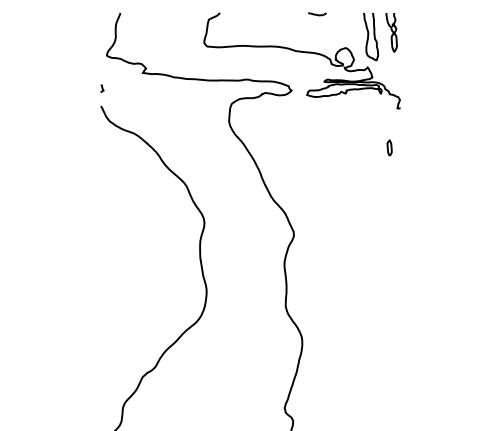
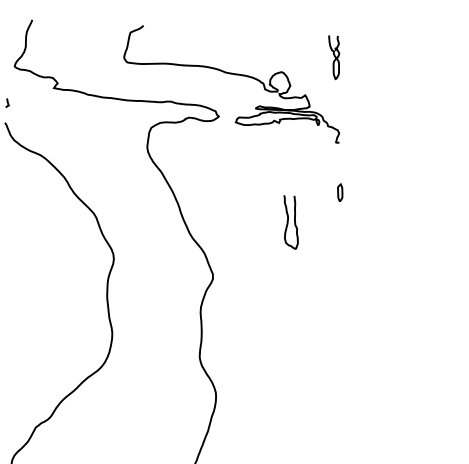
part: (317, 14) -> (252, 33), removed
curve: (373, 36) -> (293, 222), moved
part: (389, 147) -> (340, 192), moved

